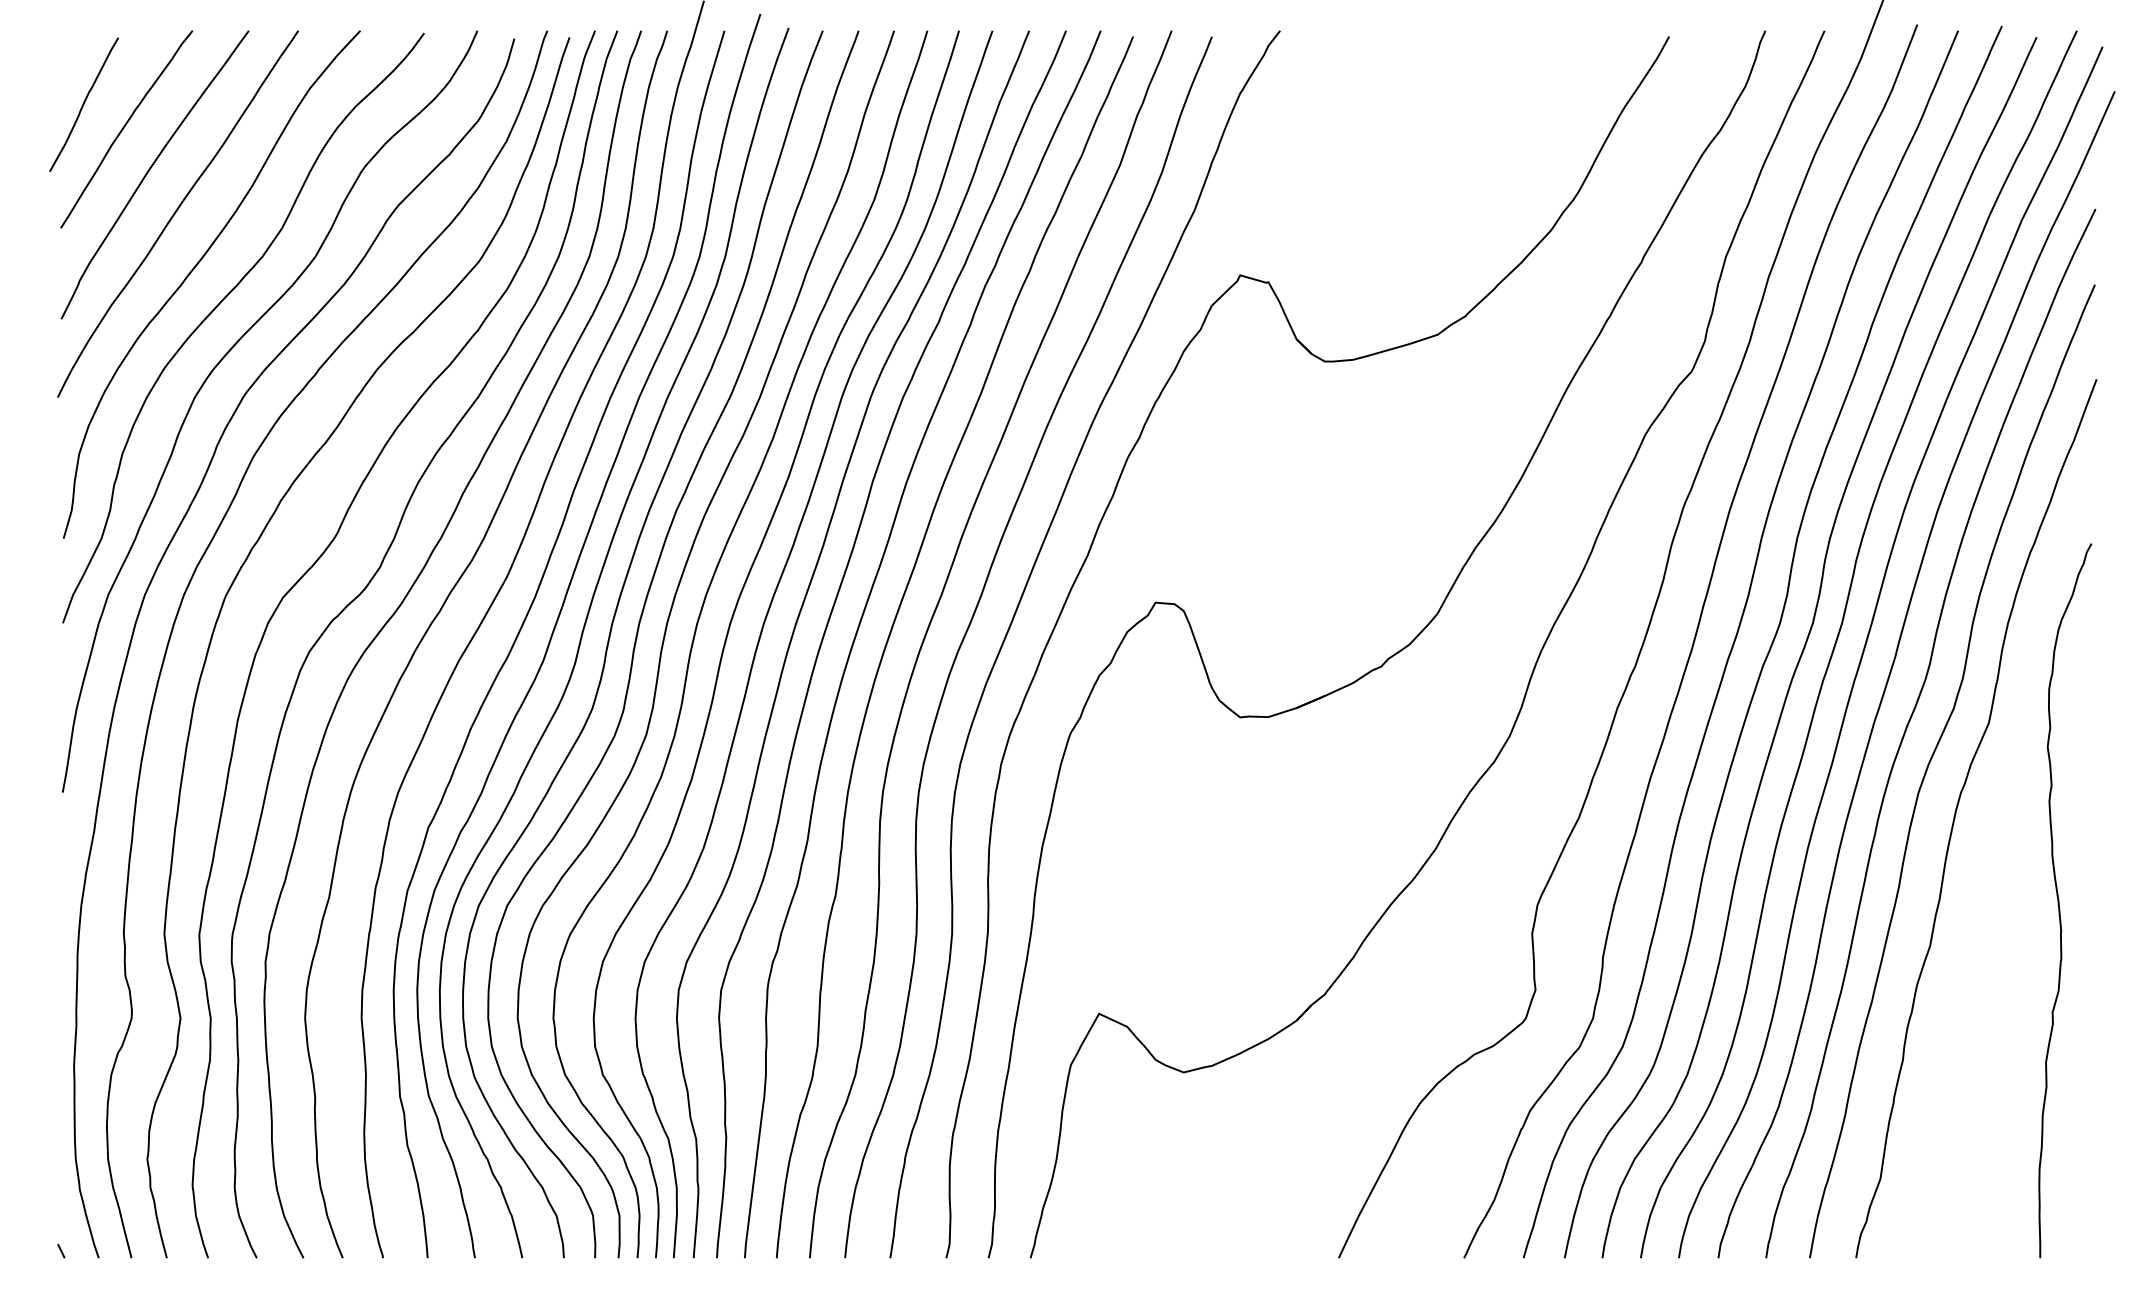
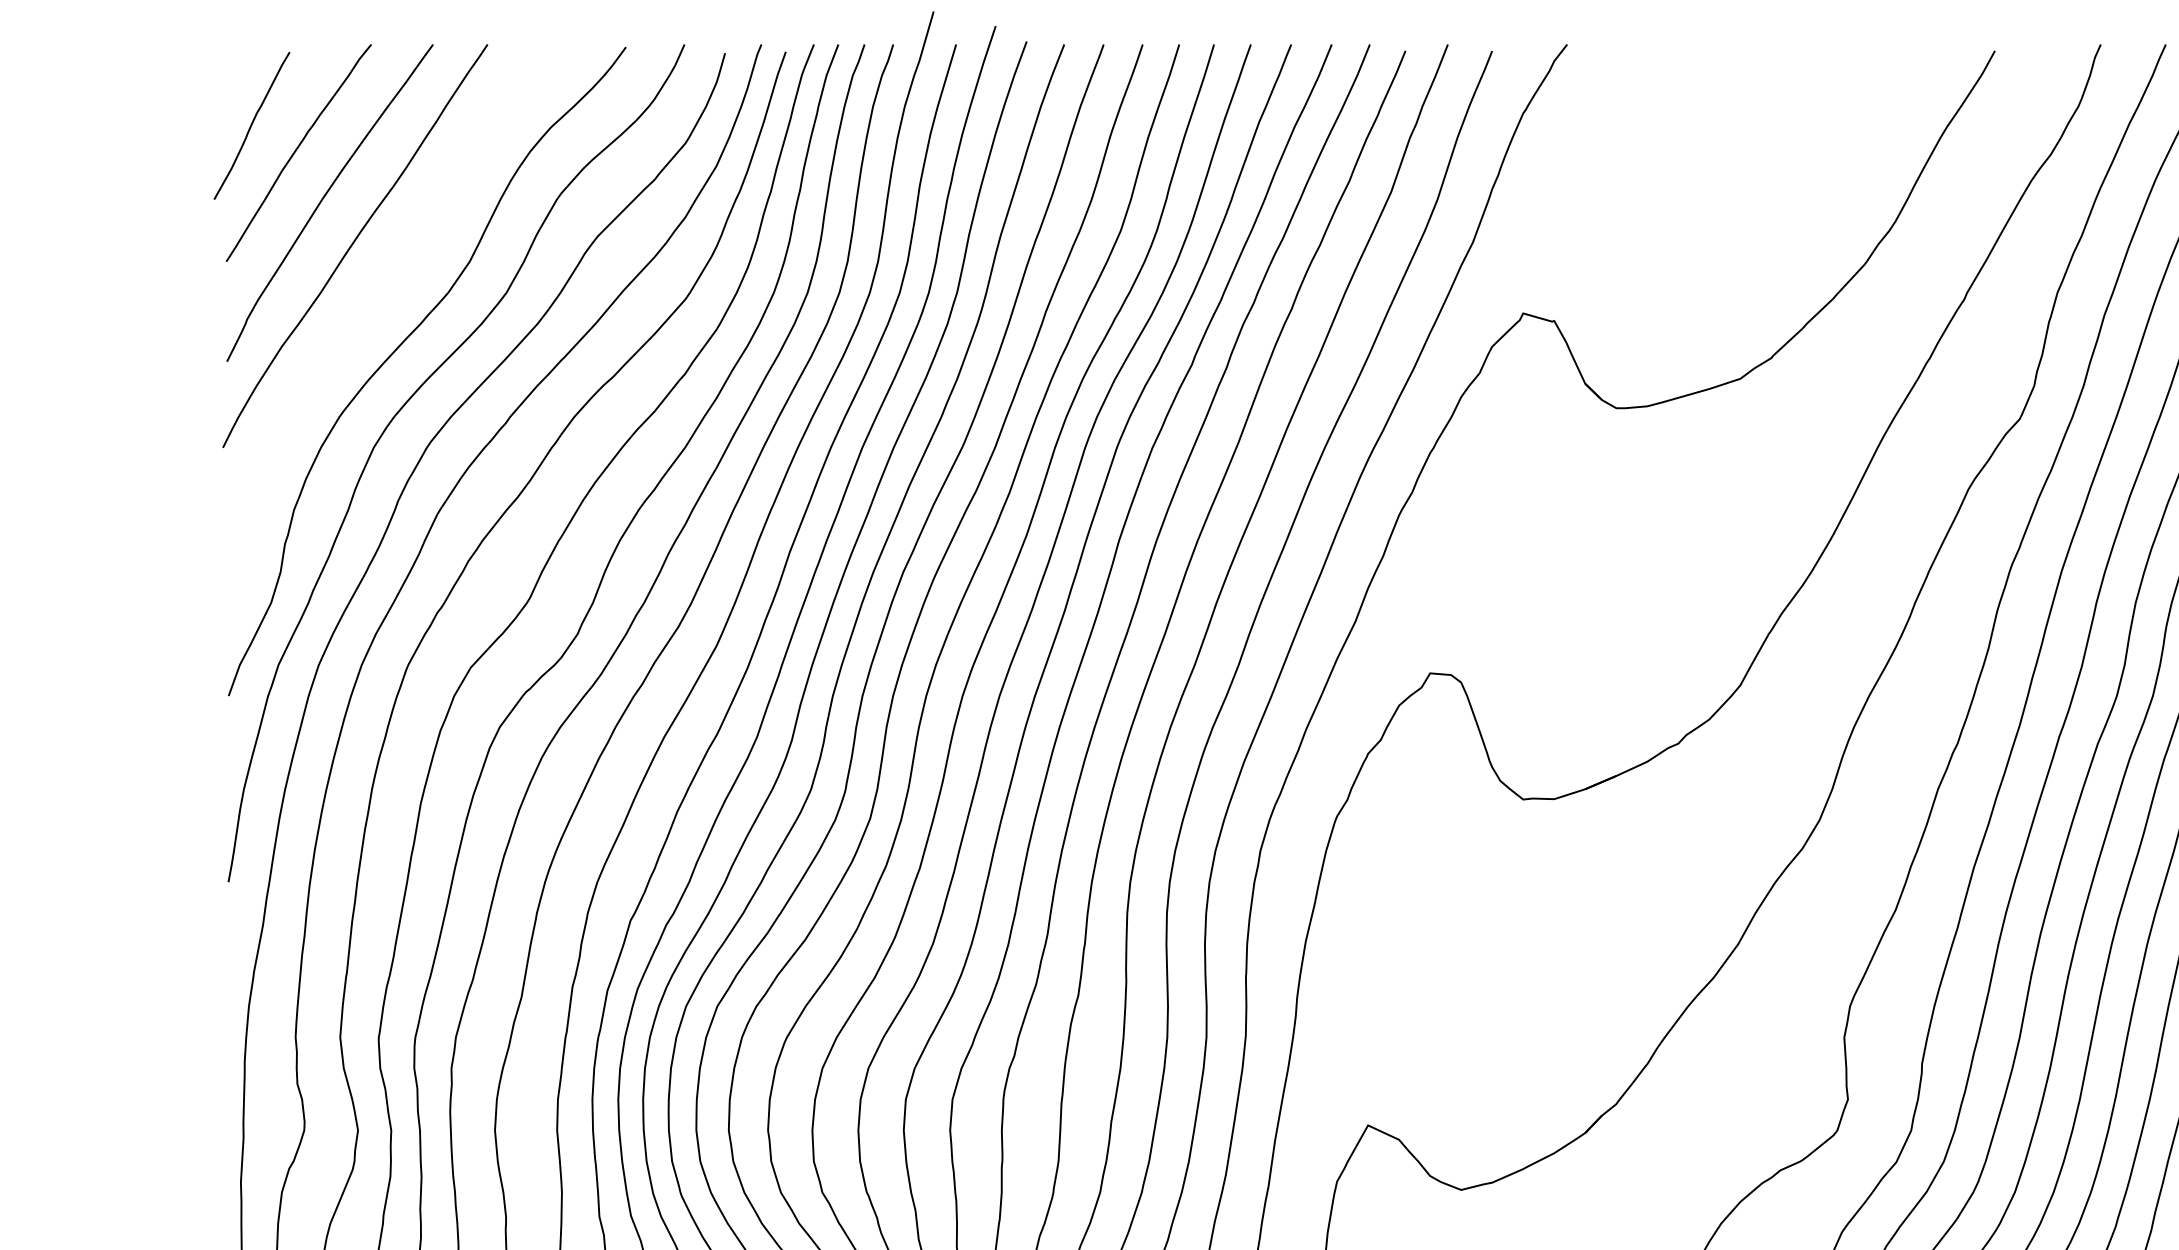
curve: (194, 269) -> (373, 307), removed

